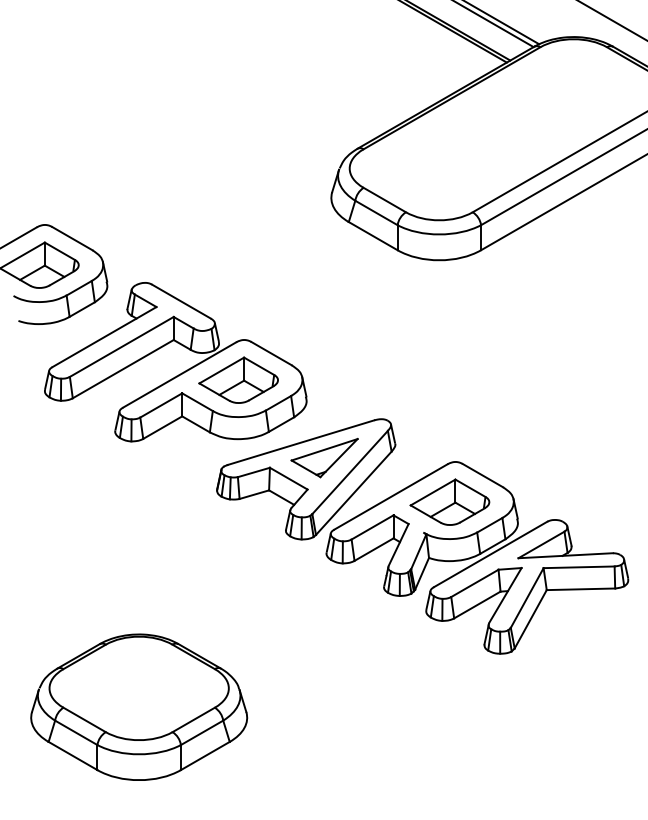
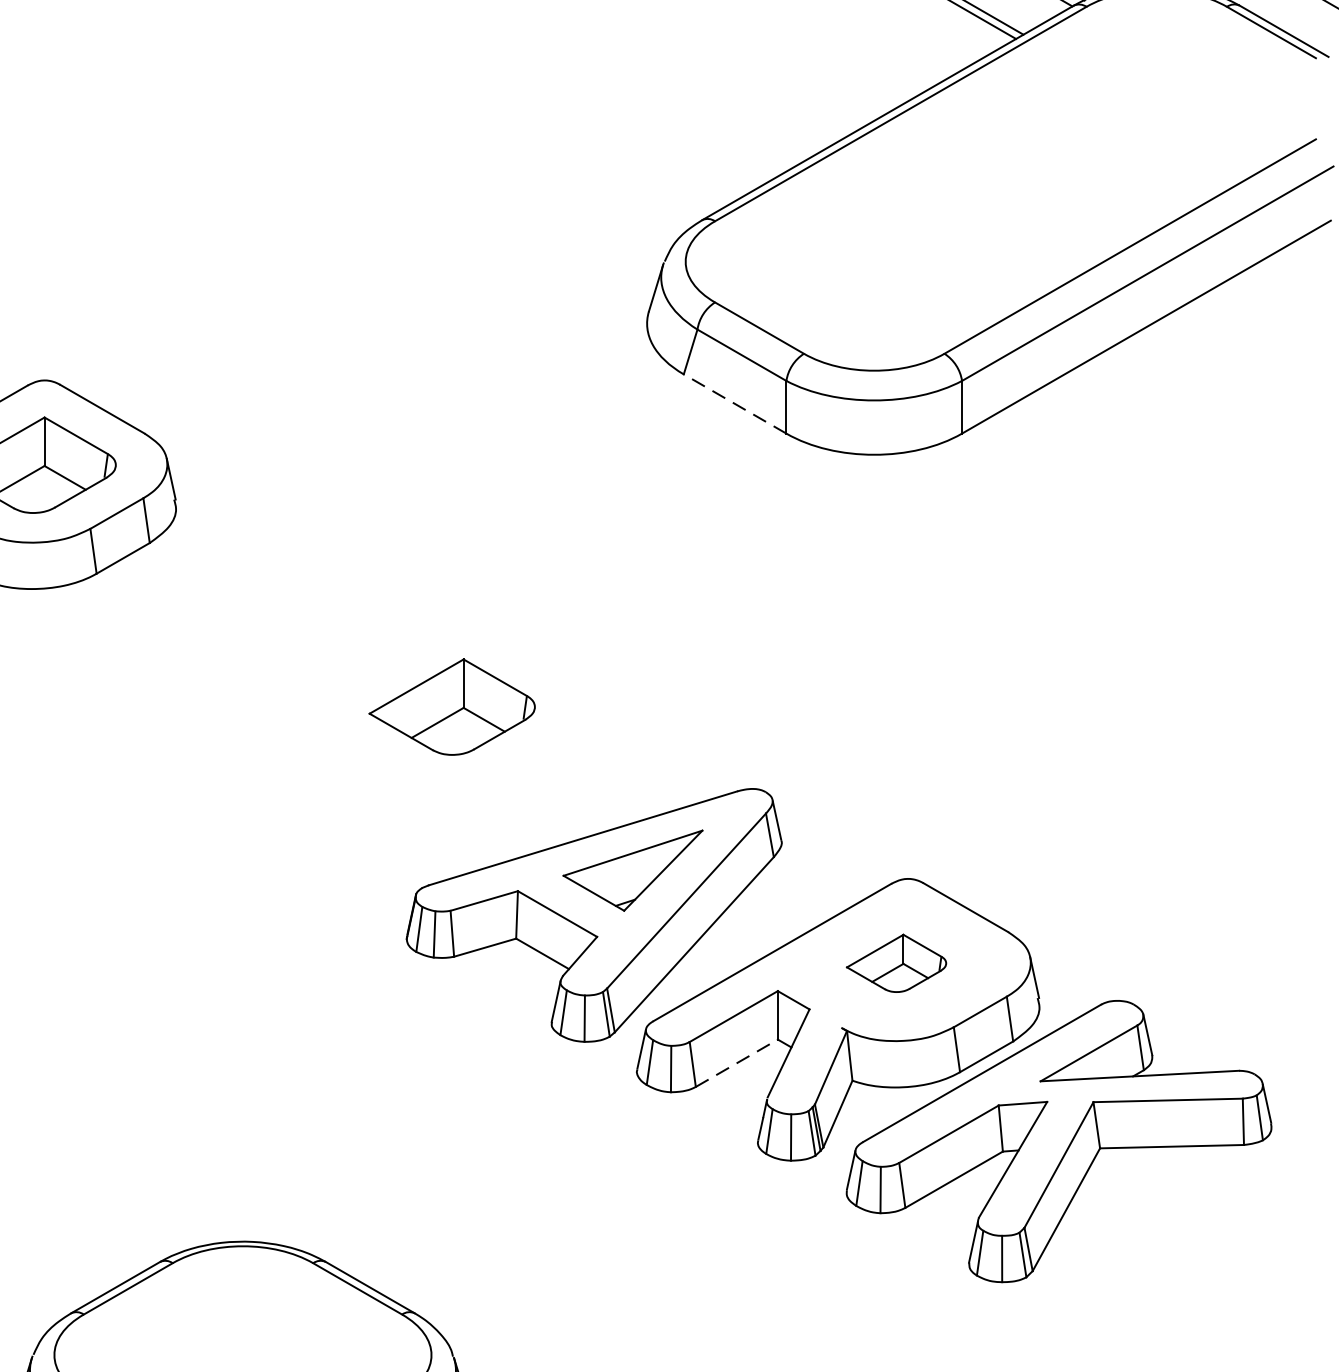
line: (372, 235) -> (733, 402), solid -> dashed
part: (181, 372) -> (331, 690), removed
part: (449, 501) -> (895, 962), size x0.6
line: (374, 549) -> (737, 1062), solid -> dashed

